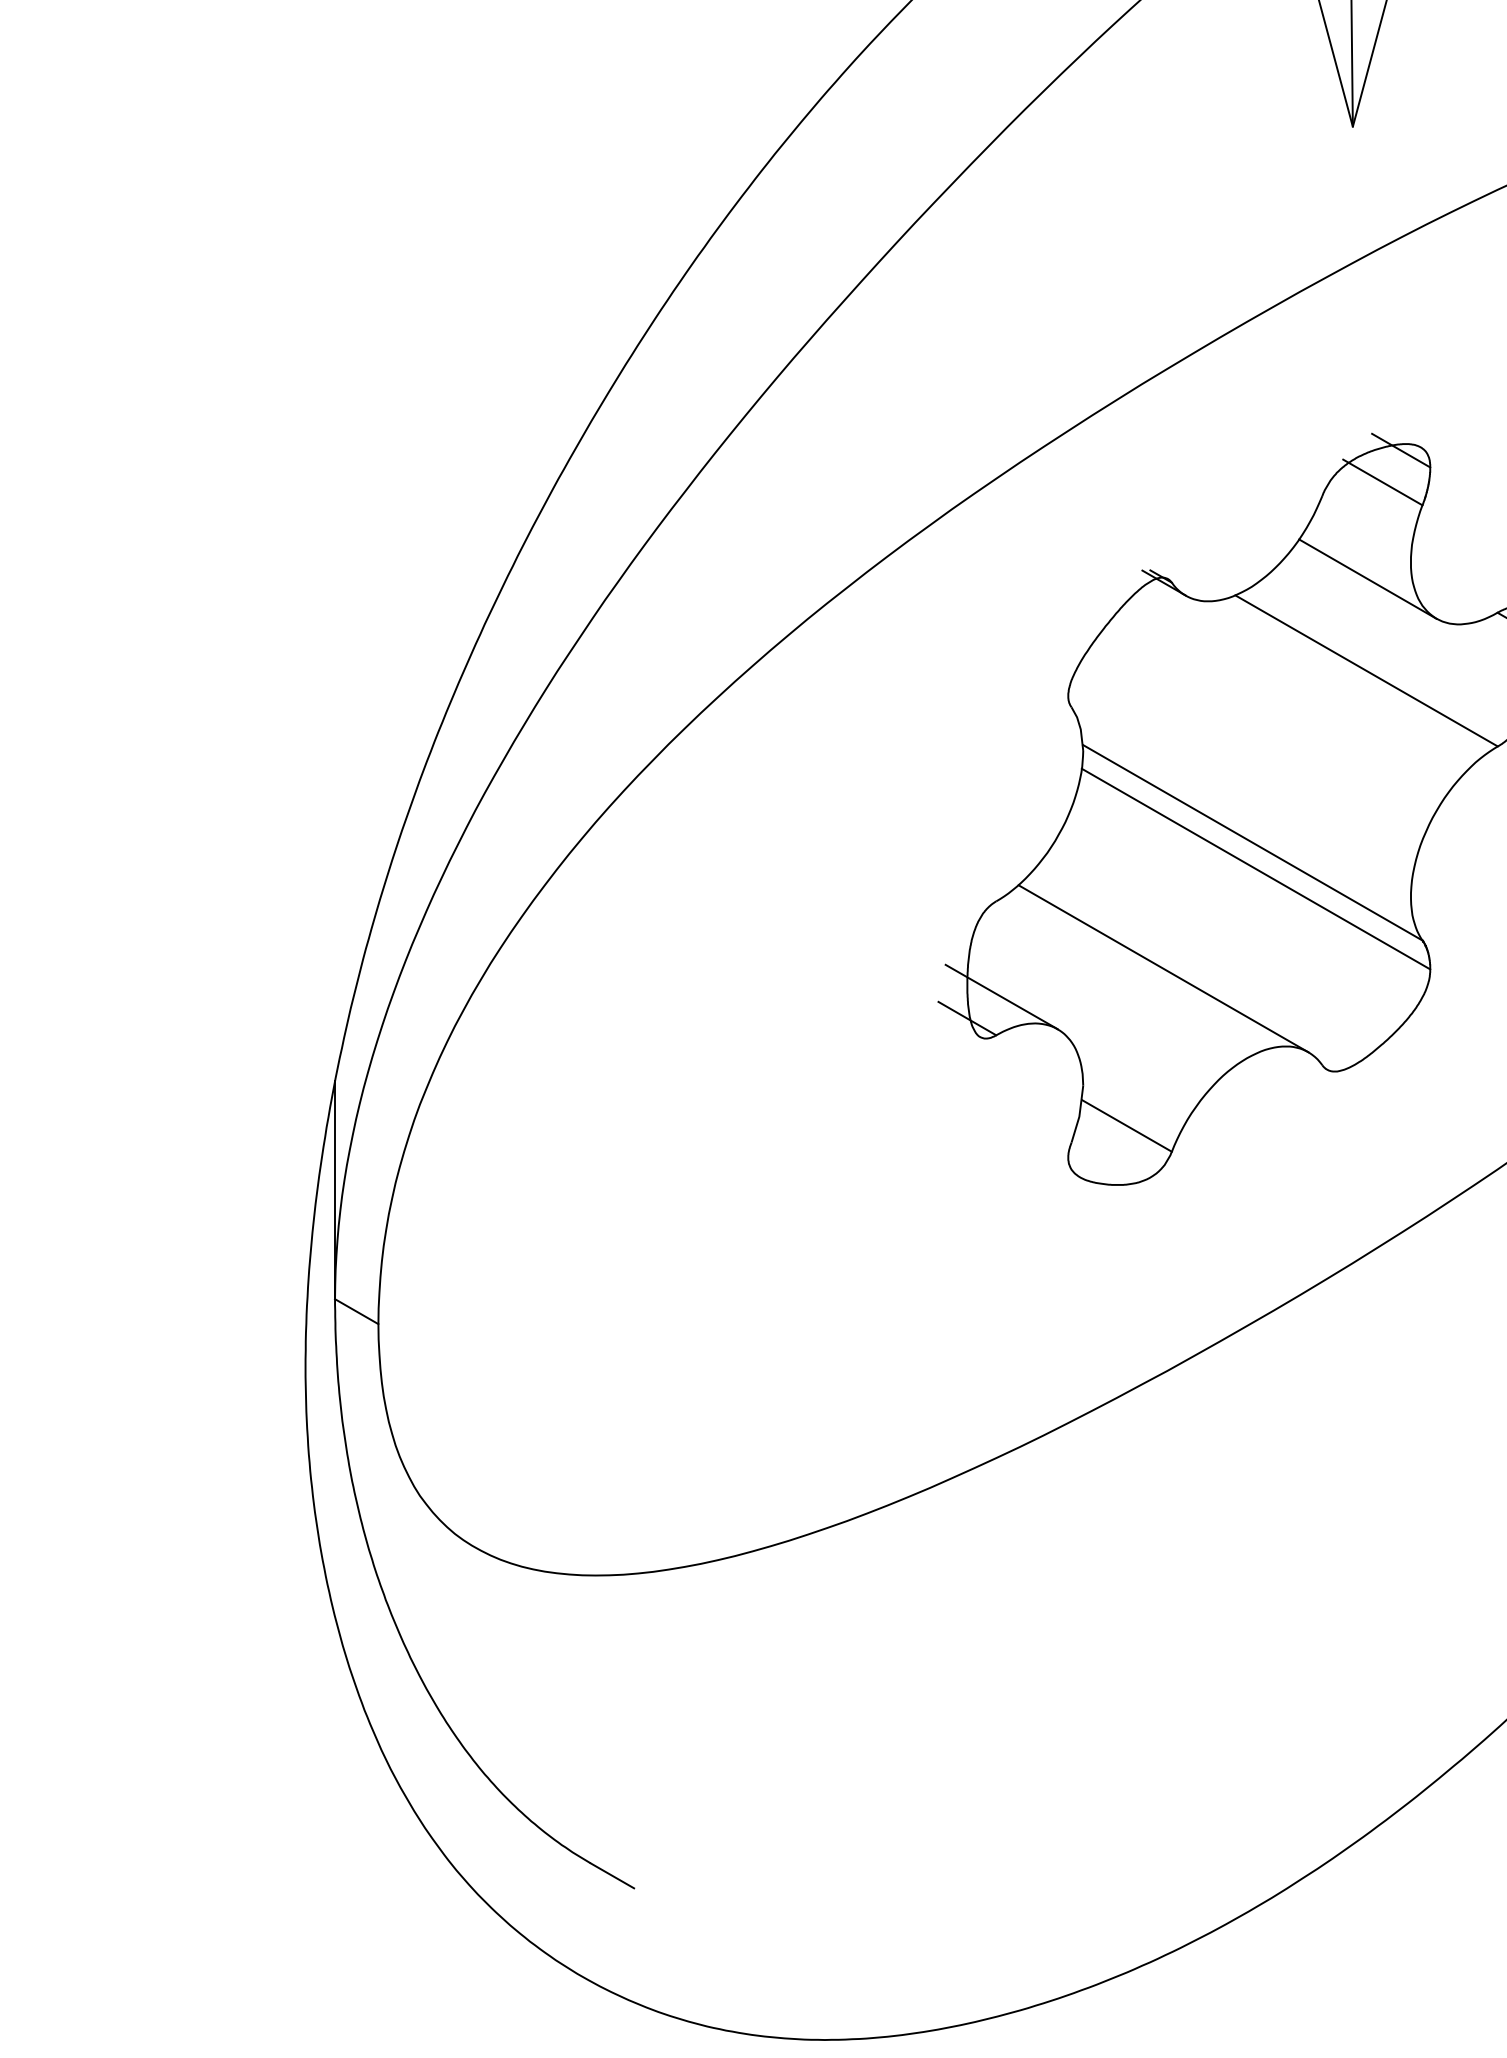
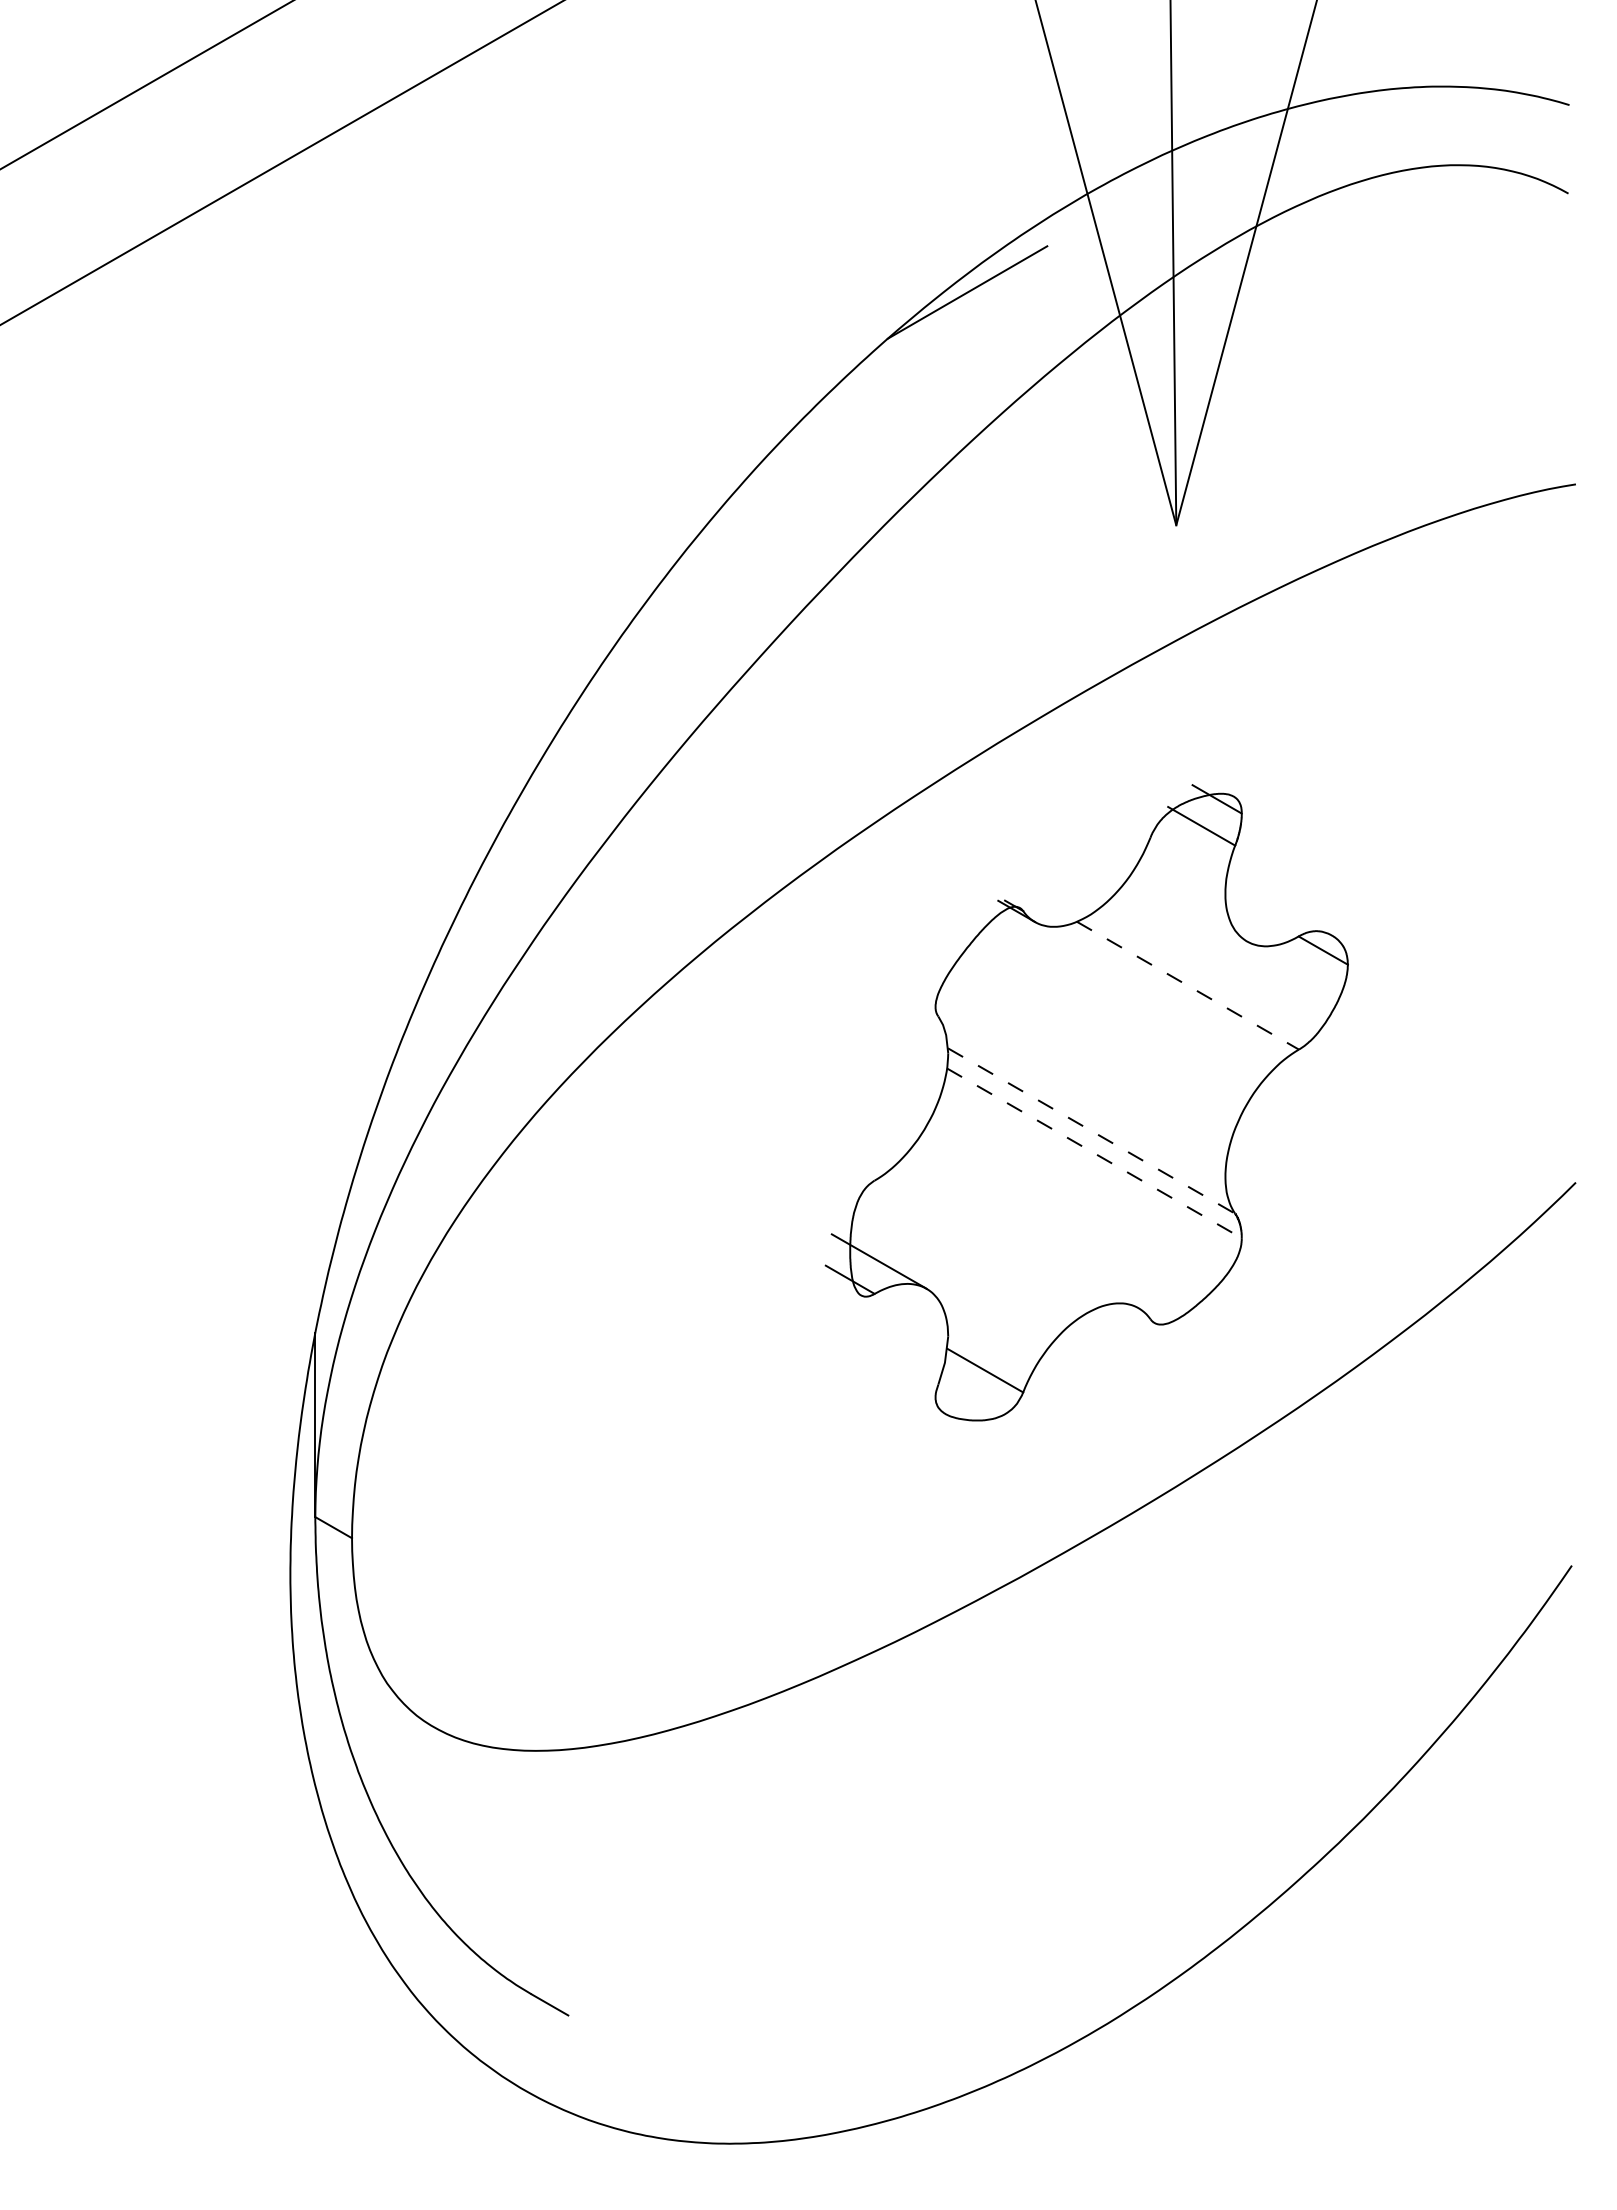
line: (1367, 578) -> (1188, 907), removed
line: (1367, 670) -> (1188, 985), solid -> dashed
line: (1252, 843) -> (1091, 1131), solid -> dashed
line: (1256, 869) -> (1094, 1153), solid -> dashed
line: (1162, 968) -> (1015, 1237), removed

